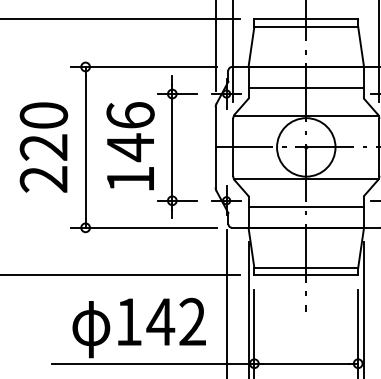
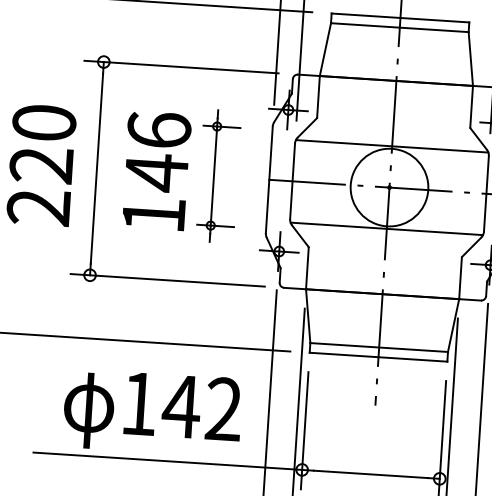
line: (306, 87) -> (394, 108), removed
part: (177, 146) -> (218, 175), size x0.7
line: (306, 207) -> (384, 267), removed

